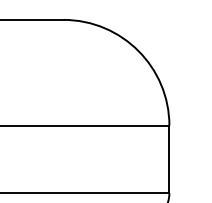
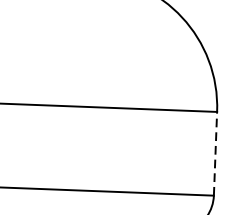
line: (169, 159) -> (215, 153), solid -> dashed

